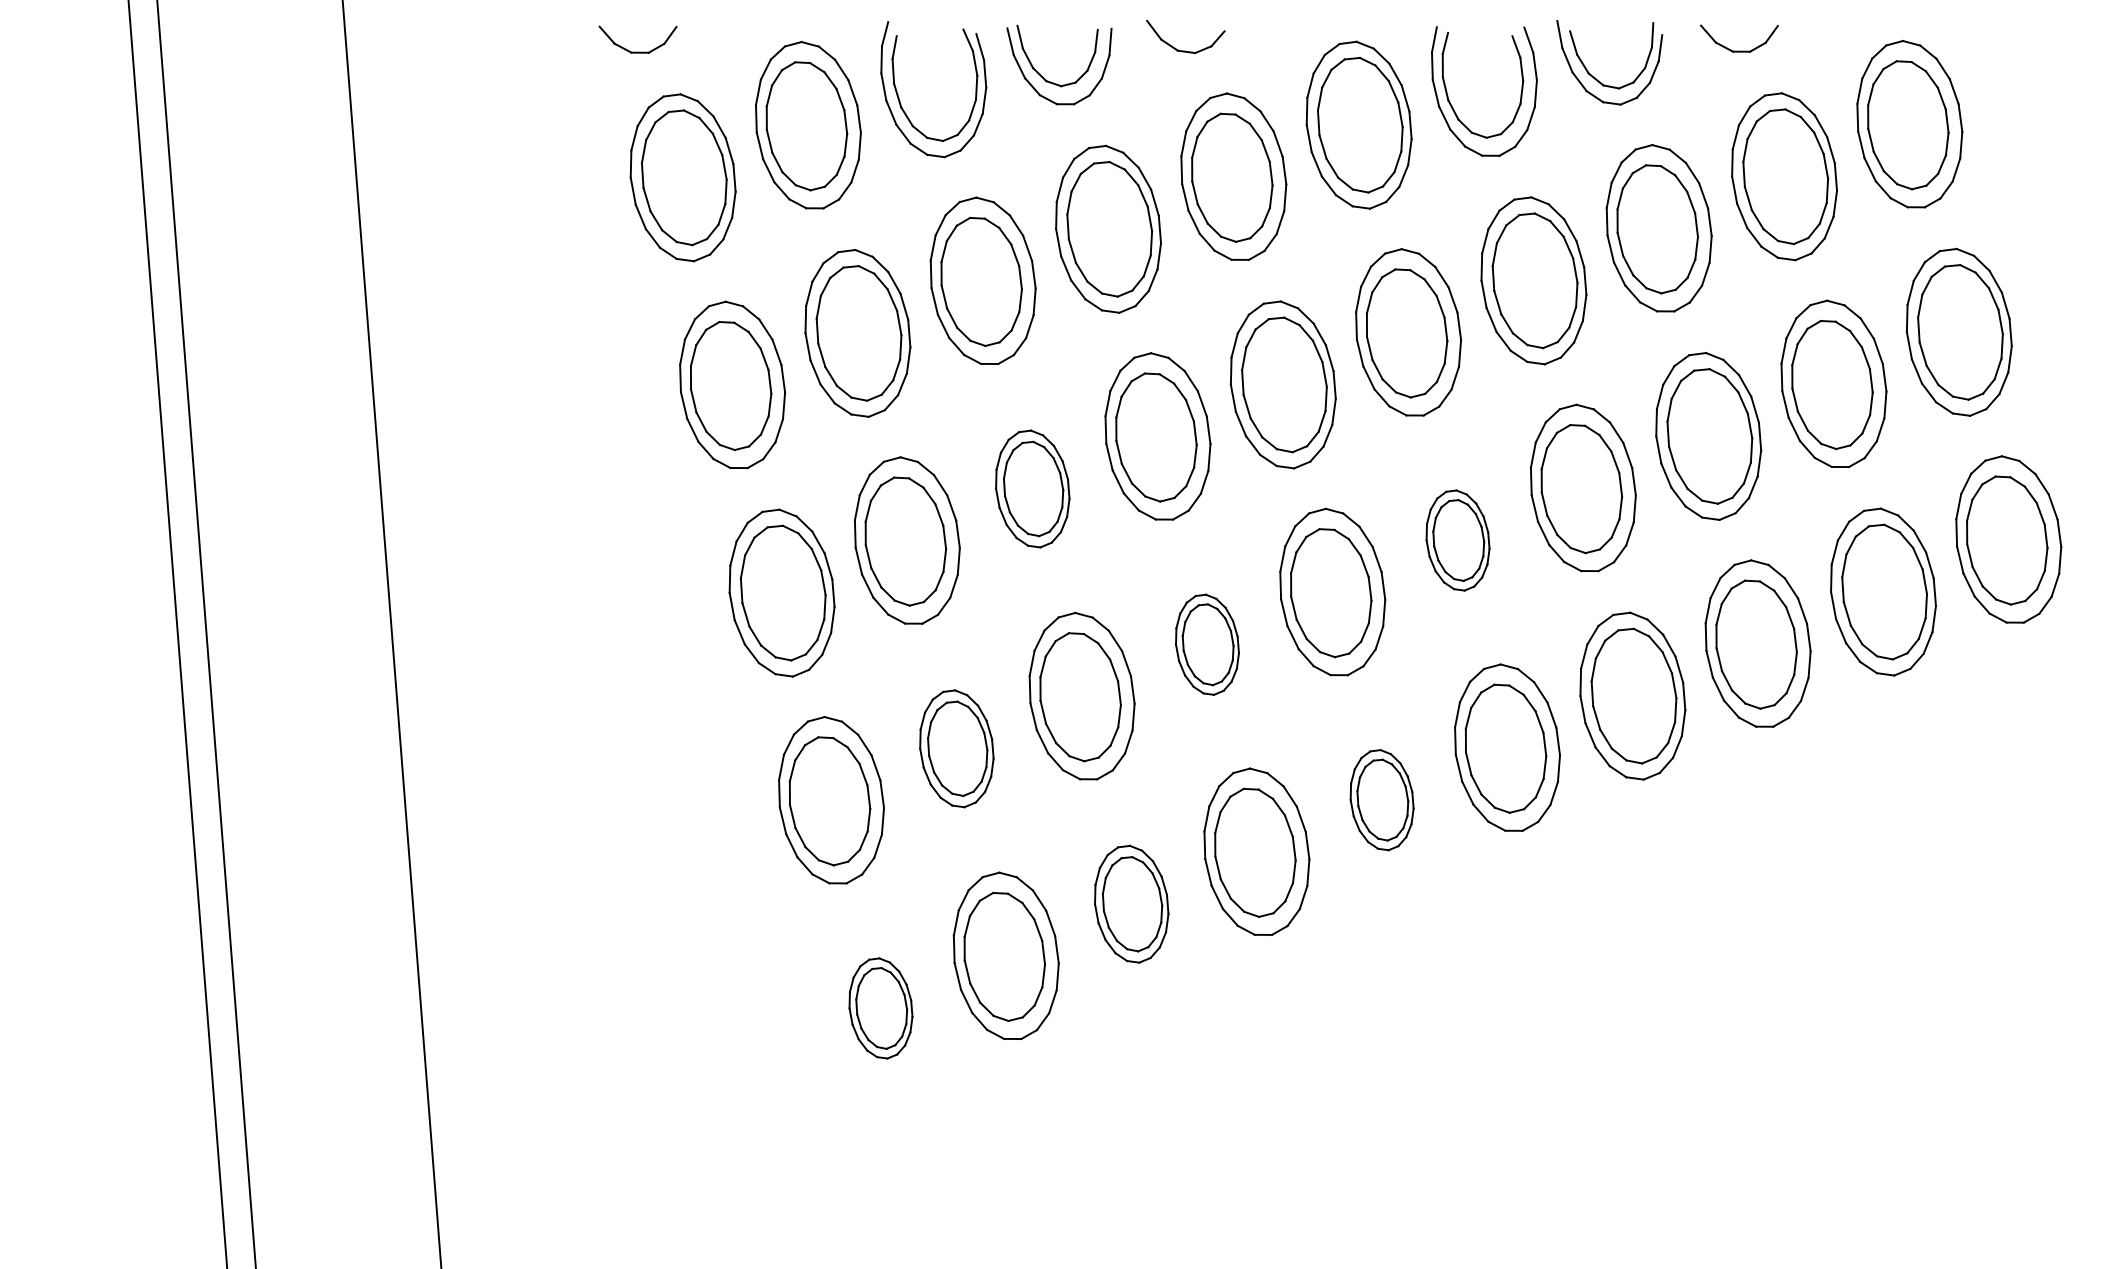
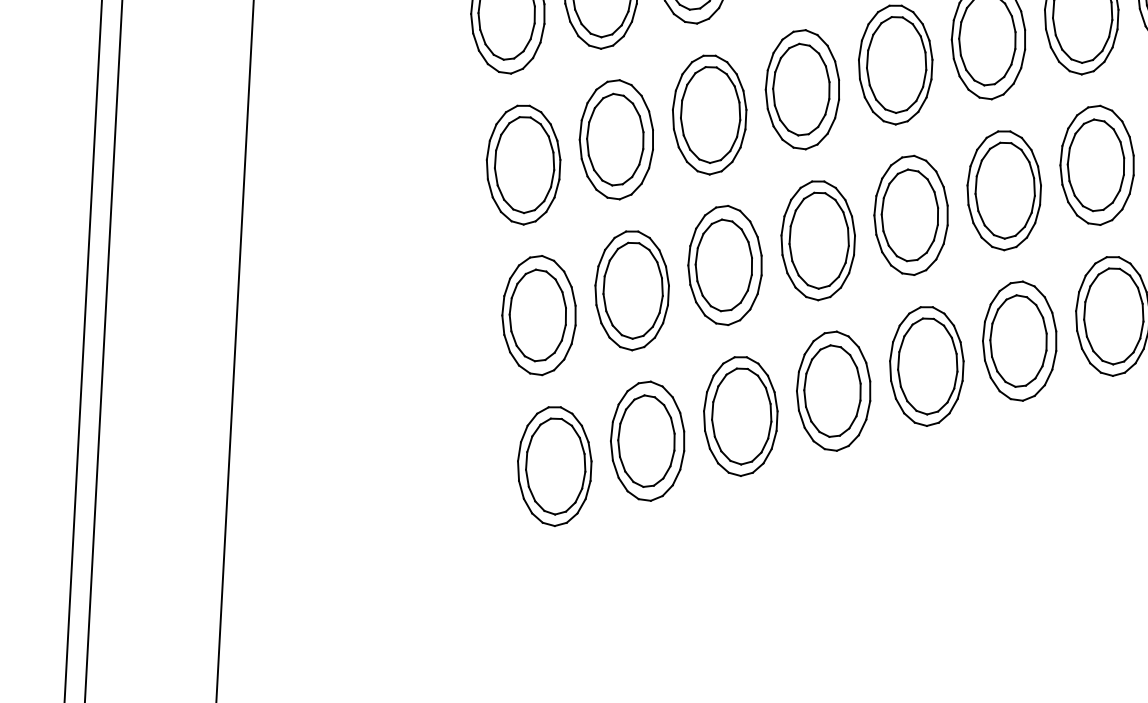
part: (1032, 488) -> (709, 114), size x1.43
part: (1457, 540) -> (1004, 190), size x1.67
part: (1207, 644) -> (818, 240), size x1.67
part: (956, 748) -> (632, 290), size x1.43
part: (1381, 799) -> (926, 365), size x1.67
part: (1131, 903) -> (740, 415), size x1.43
part: (880, 1008) -> (554, 466), size x1.67

